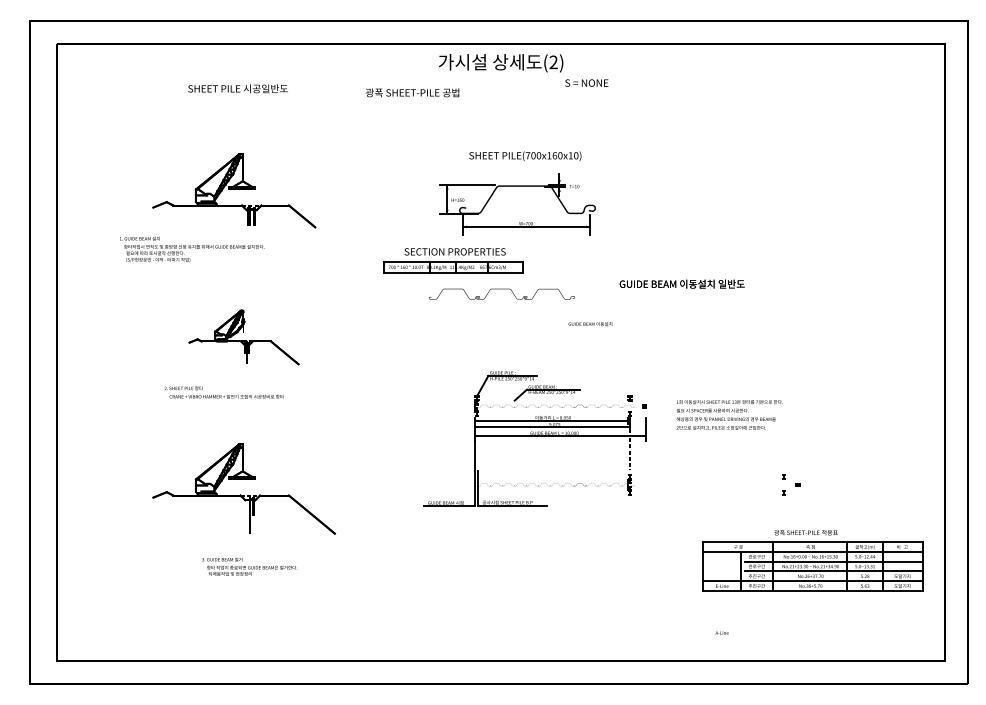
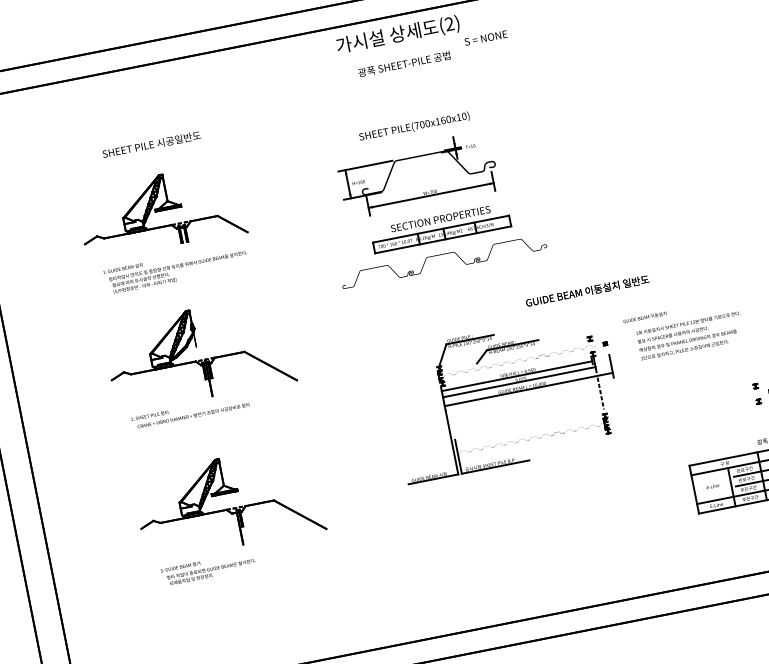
text: (237, 88) -> (151, 144), moved
text: (412, 92) -> (404, 63), moved
text: (525, 156) -> (414, 127), moved
part: (517, 186) -> (414, 157), moved
text: (192, 249) -> (176, 268), moved
part: (453, 260) -> (440, 227), moved
text: (681, 283) -> (586, 290), moved
part: (501, 293) -> (443, 261), size x1.43
text: (590, 324) -> (645, 317), moved
part: (243, 337) -> (198, 354), size x1.67
text: (249, 566) -> (208, 568), moved
text: (721, 632) -> (712, 486), moved

